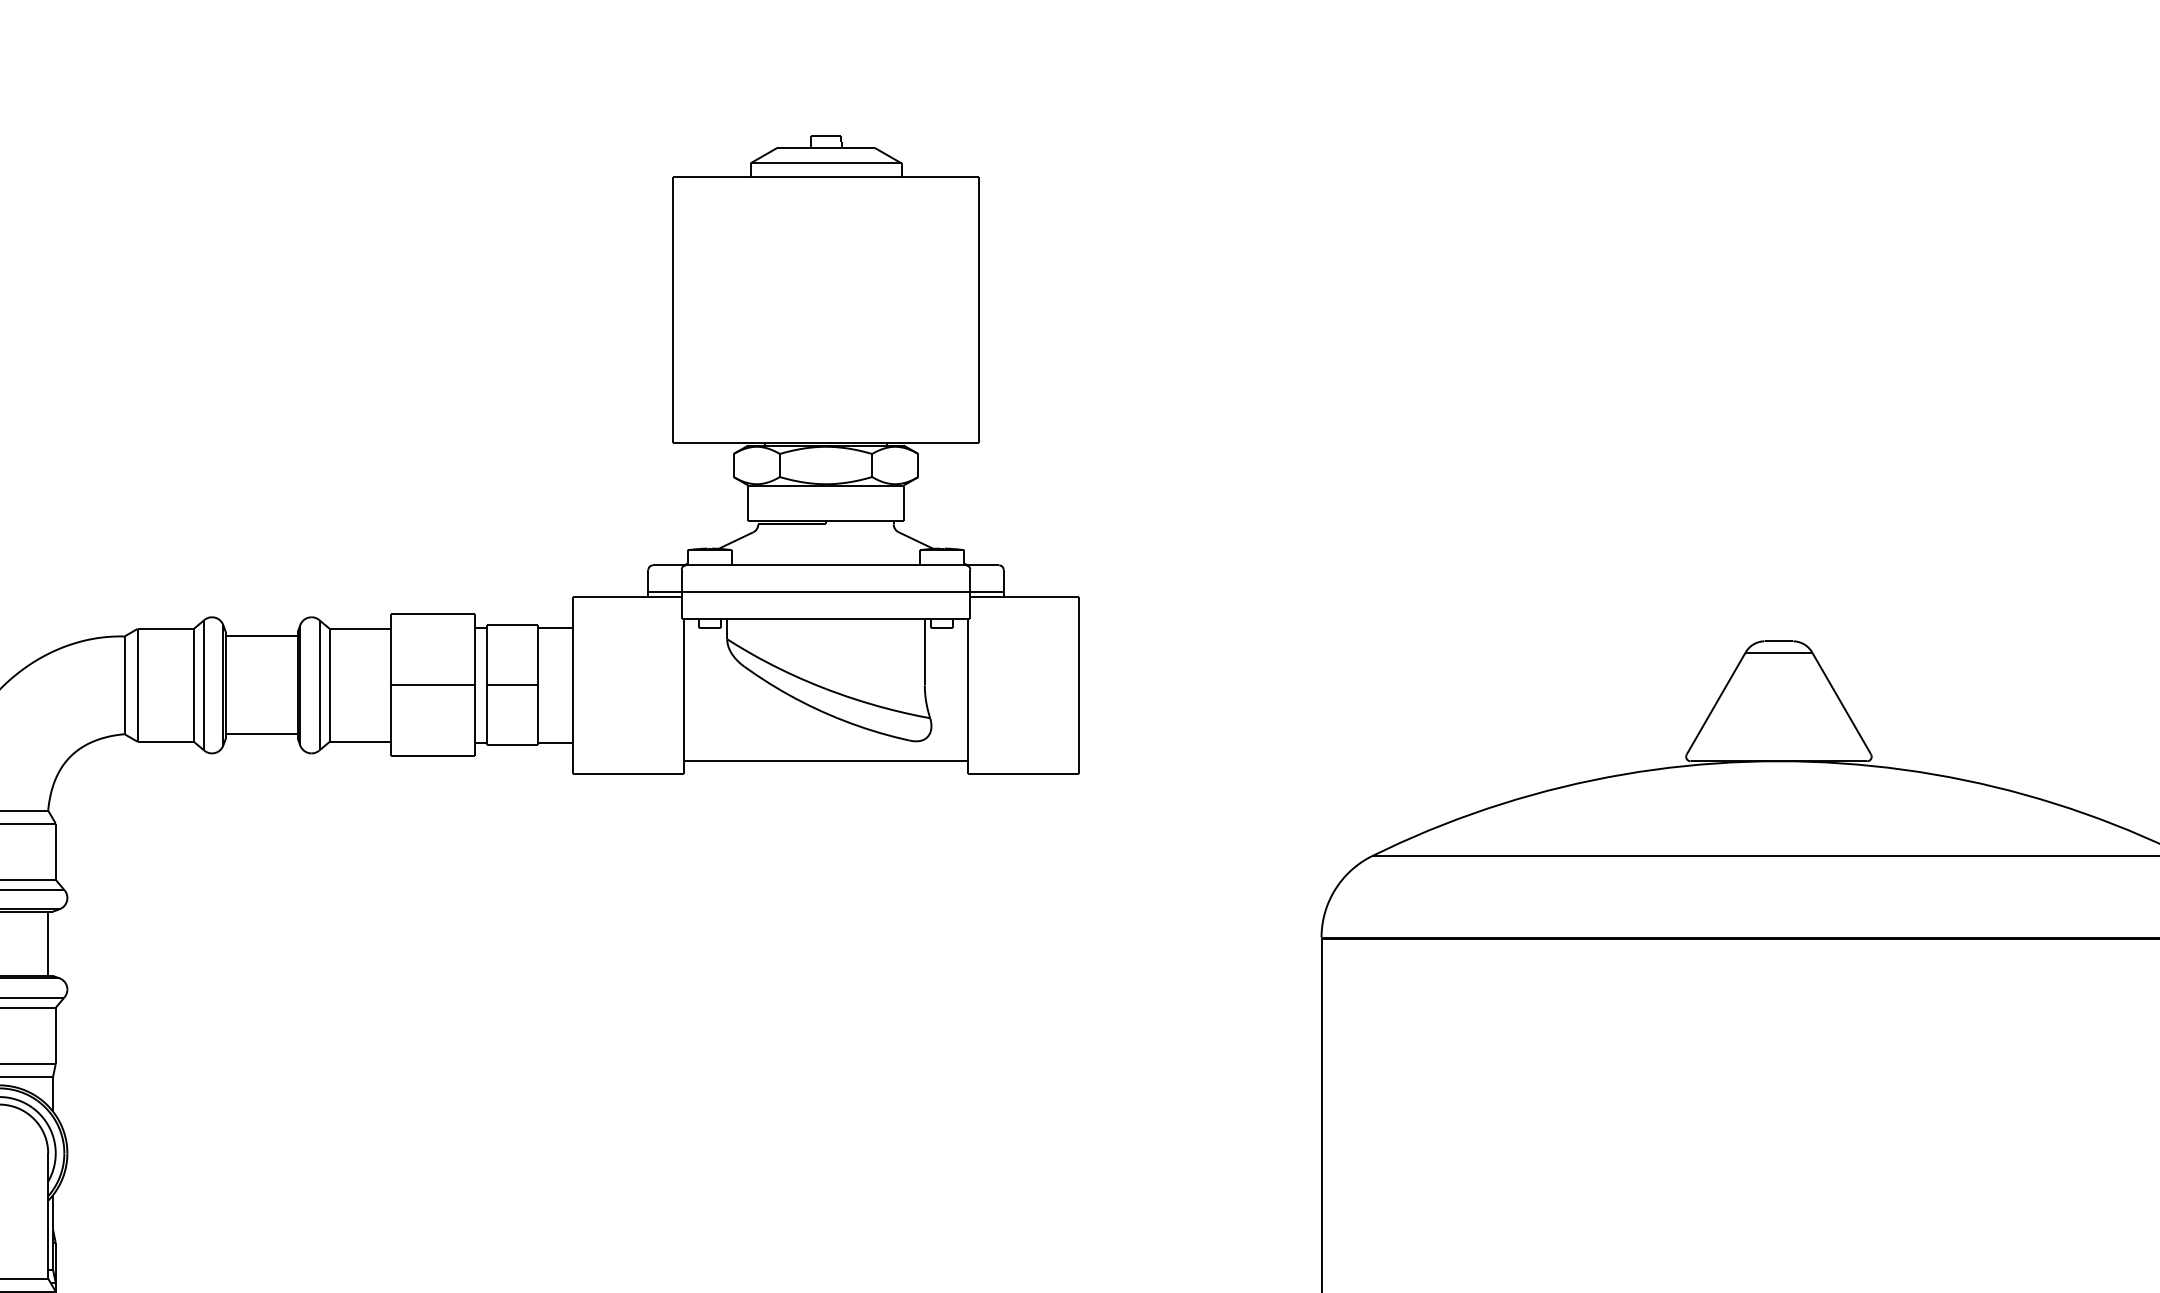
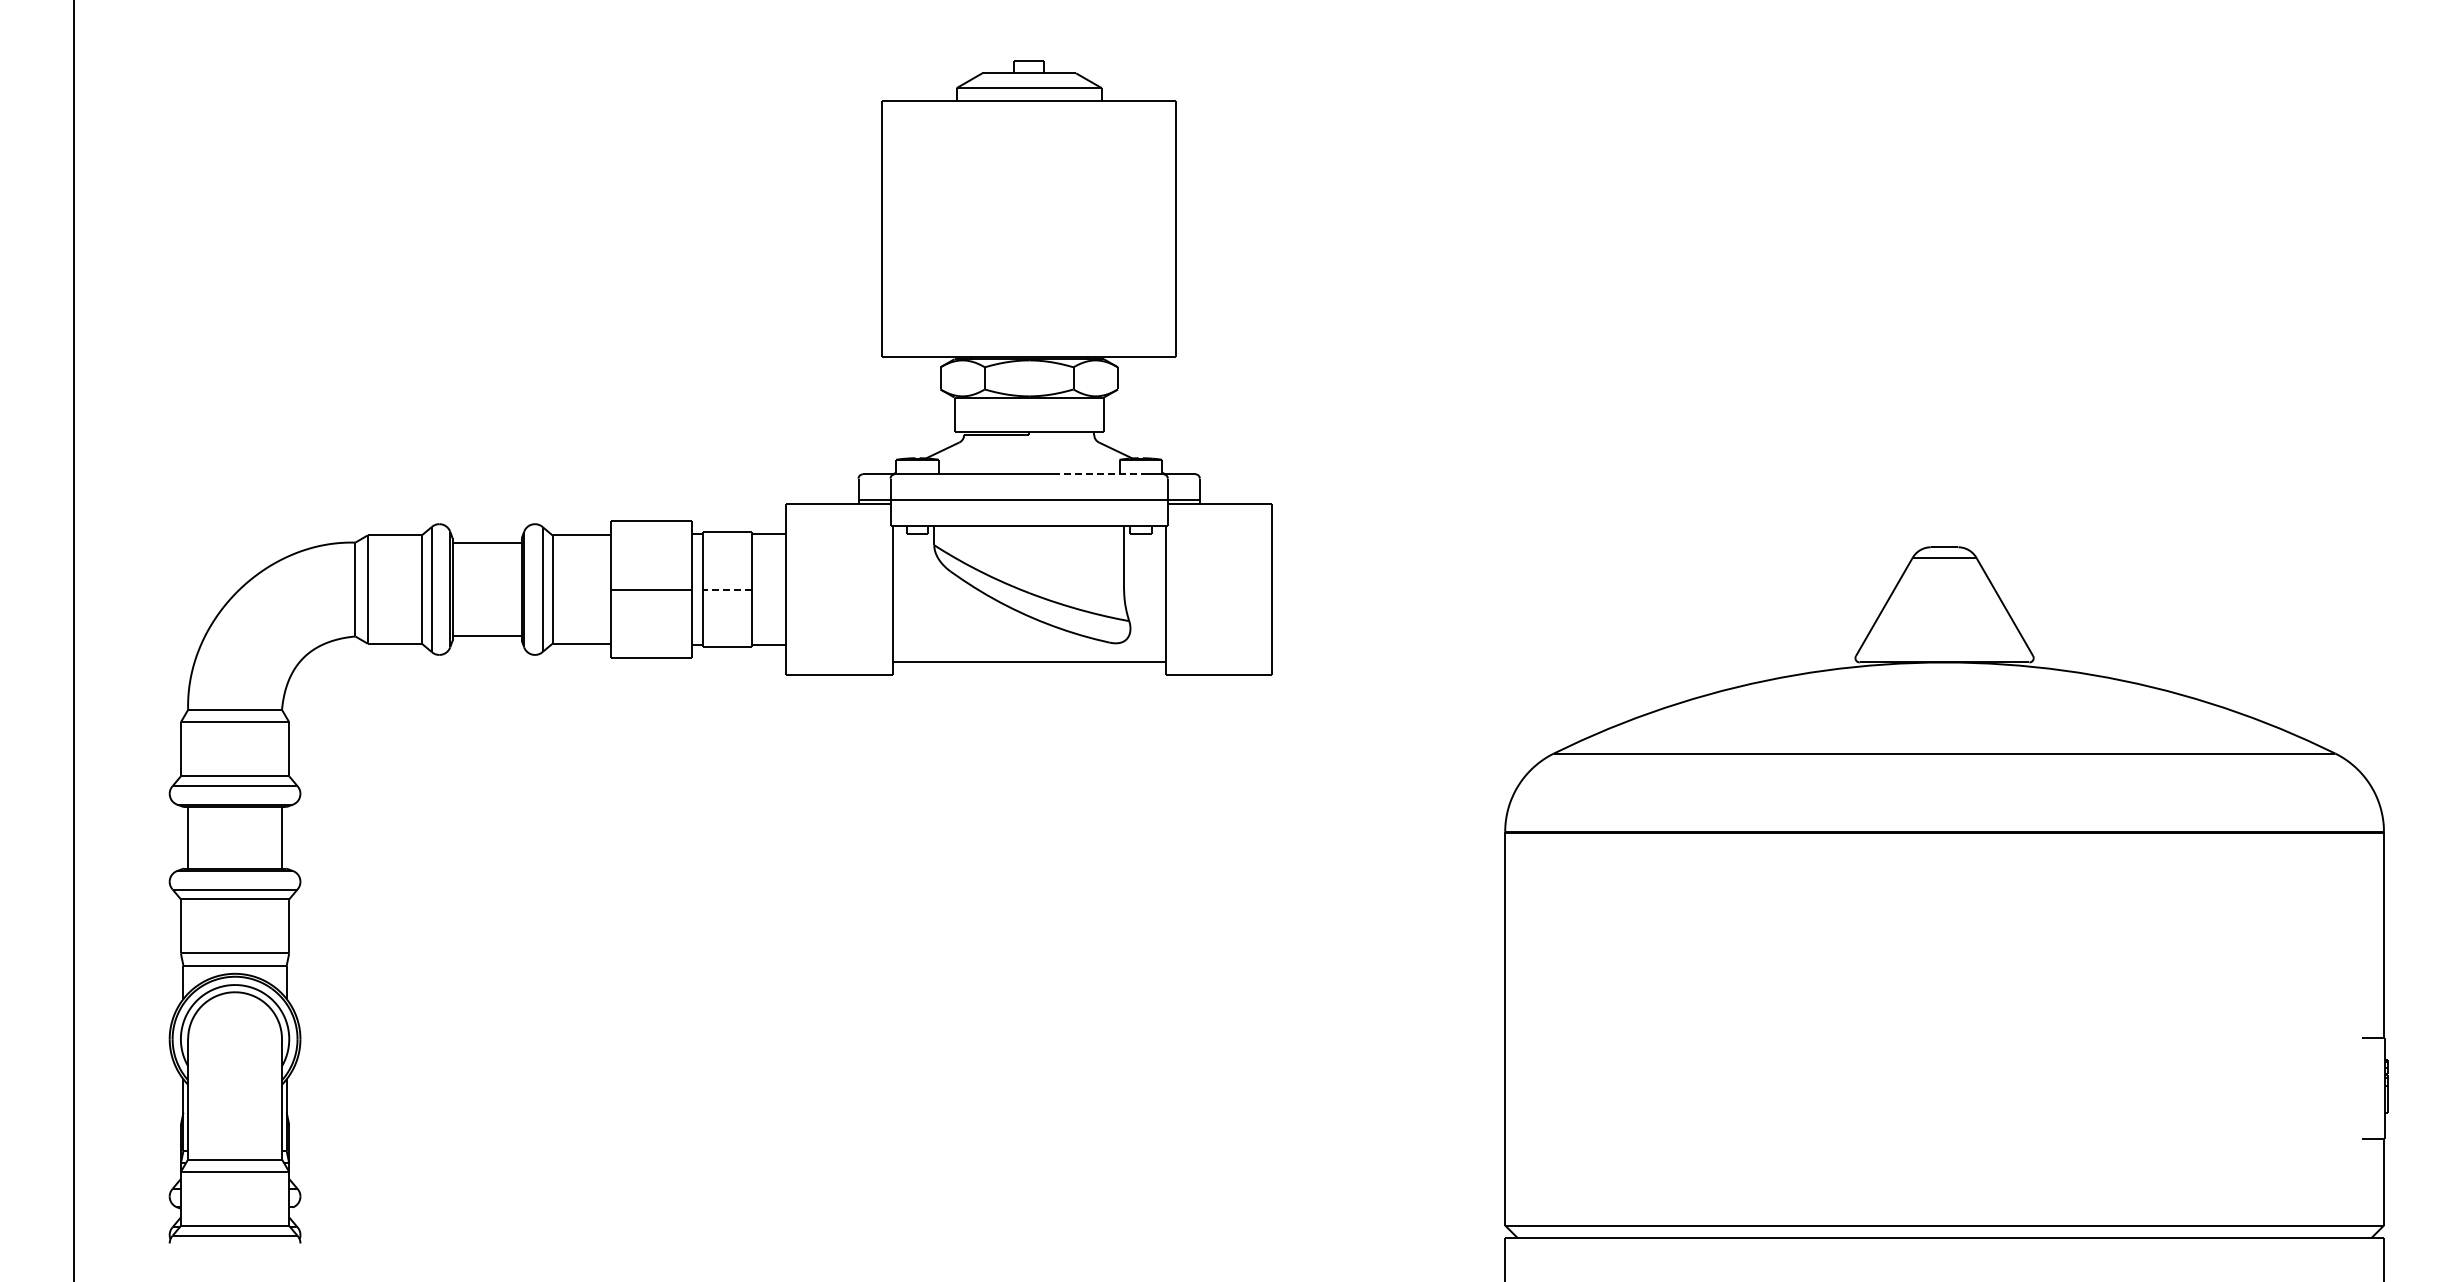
line: (897, 565) -> (1097, 474), solid -> dashed
line: (511, 685) -> (727, 589), solid -> dashed

